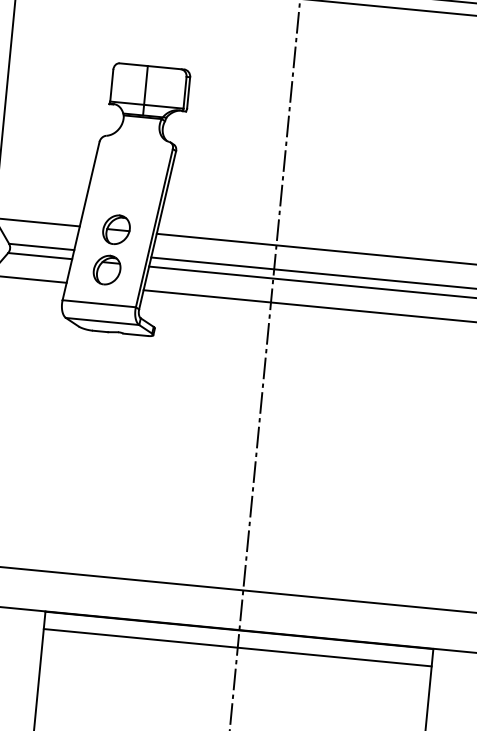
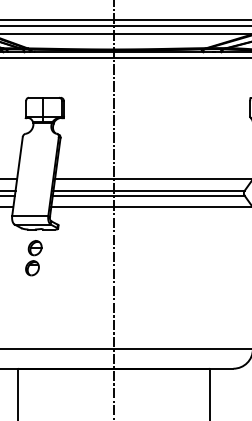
part: (111, 250) -> (33, 258), moved
line: (236, 647) -> (113, 377), removed

